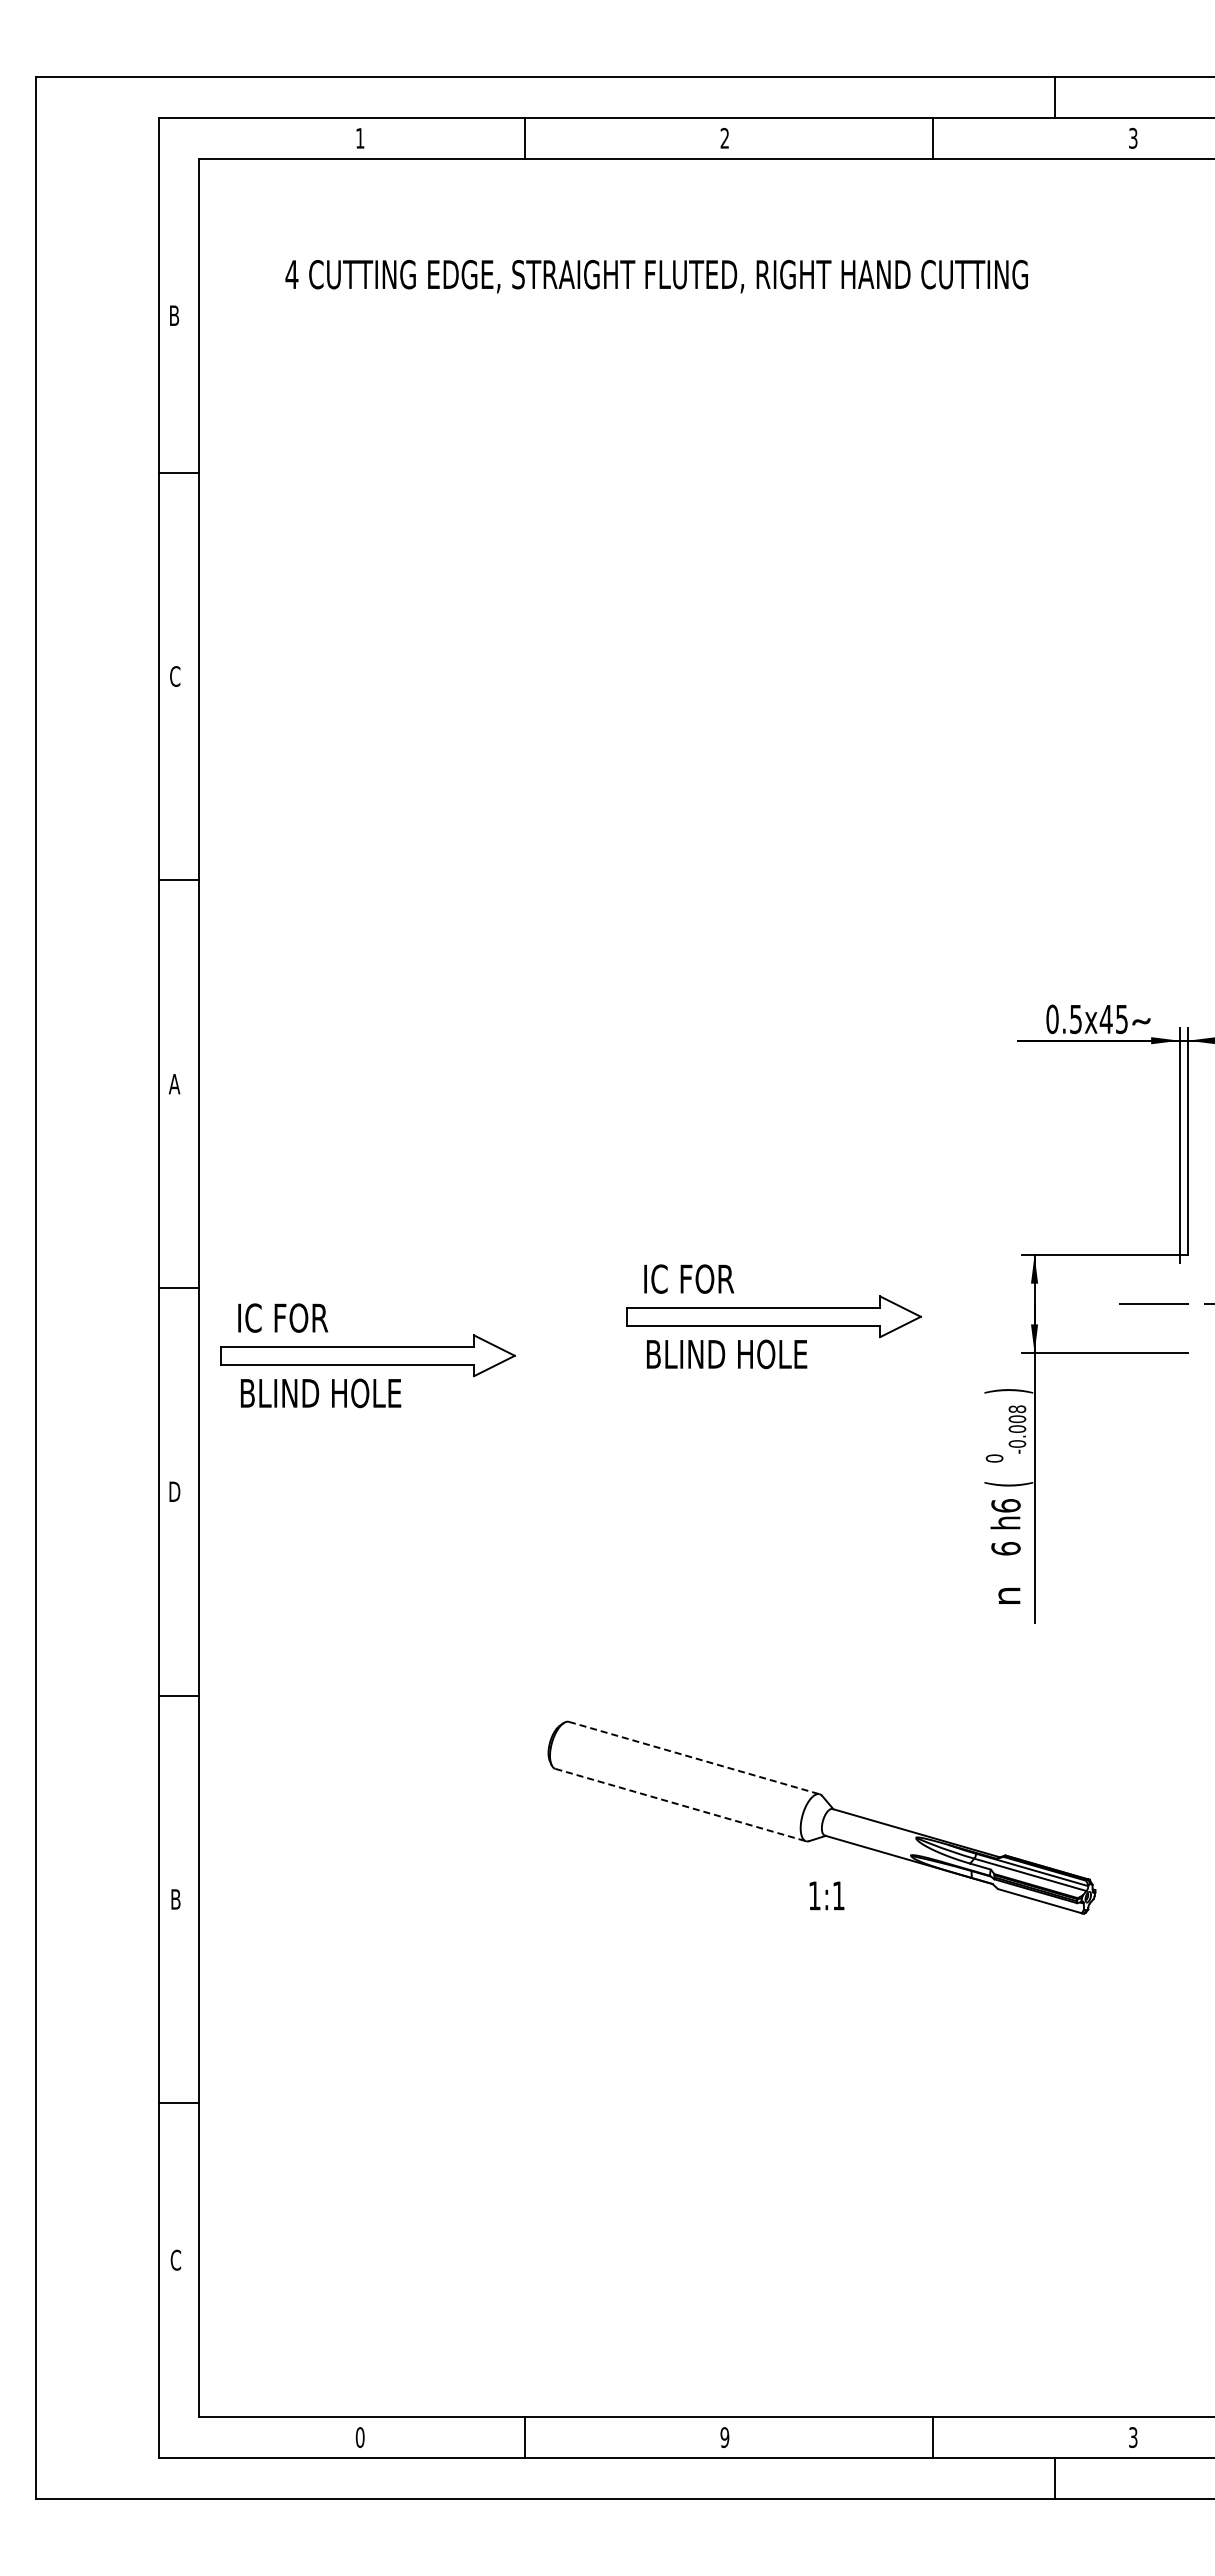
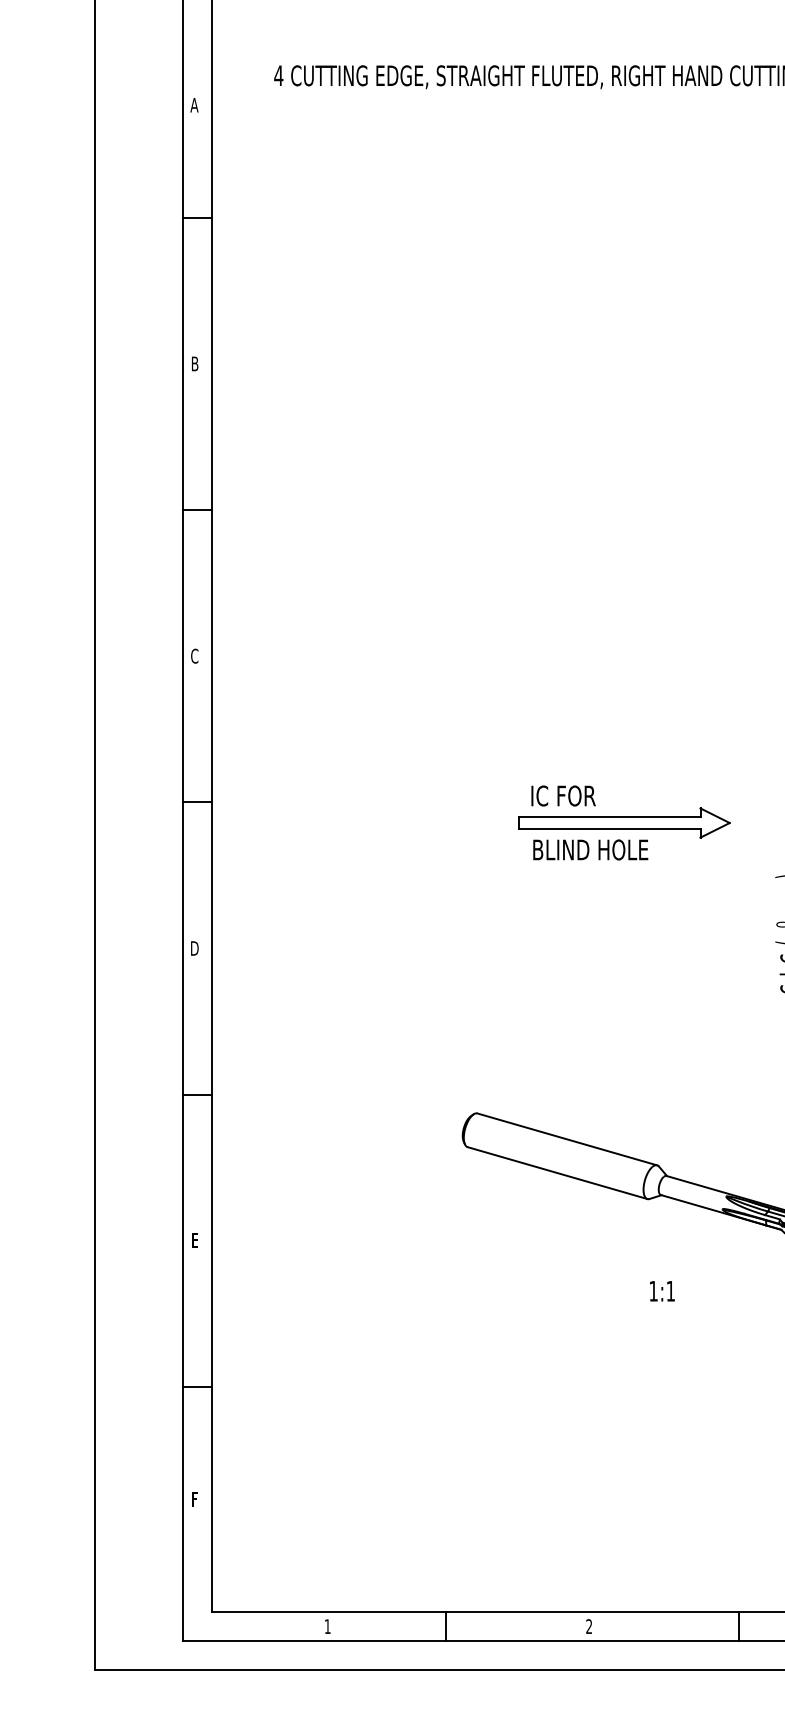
text: (174, 315) -> (194, 105), B -> A
text: (175, 676) -> (195, 363), C -> B
text: (174, 1083) -> (194, 655), A -> C
part: (367, 1355) -> (332, 850), removed
line: (694, 1758) -> (567, 1139), dashed -> solid
line: (681, 1805) -> (558, 1173), dashed -> solid
text: (826, 1895) -> (662, 1291), moved
text: (175, 1899) -> (195, 1240), B -> E
text: (175, 2259) -> (195, 1498), C -> F
text: (359, 2437) -> (327, 1626), 0 -> 1
text: (724, 2437) -> (588, 1626), 9 -> 2

